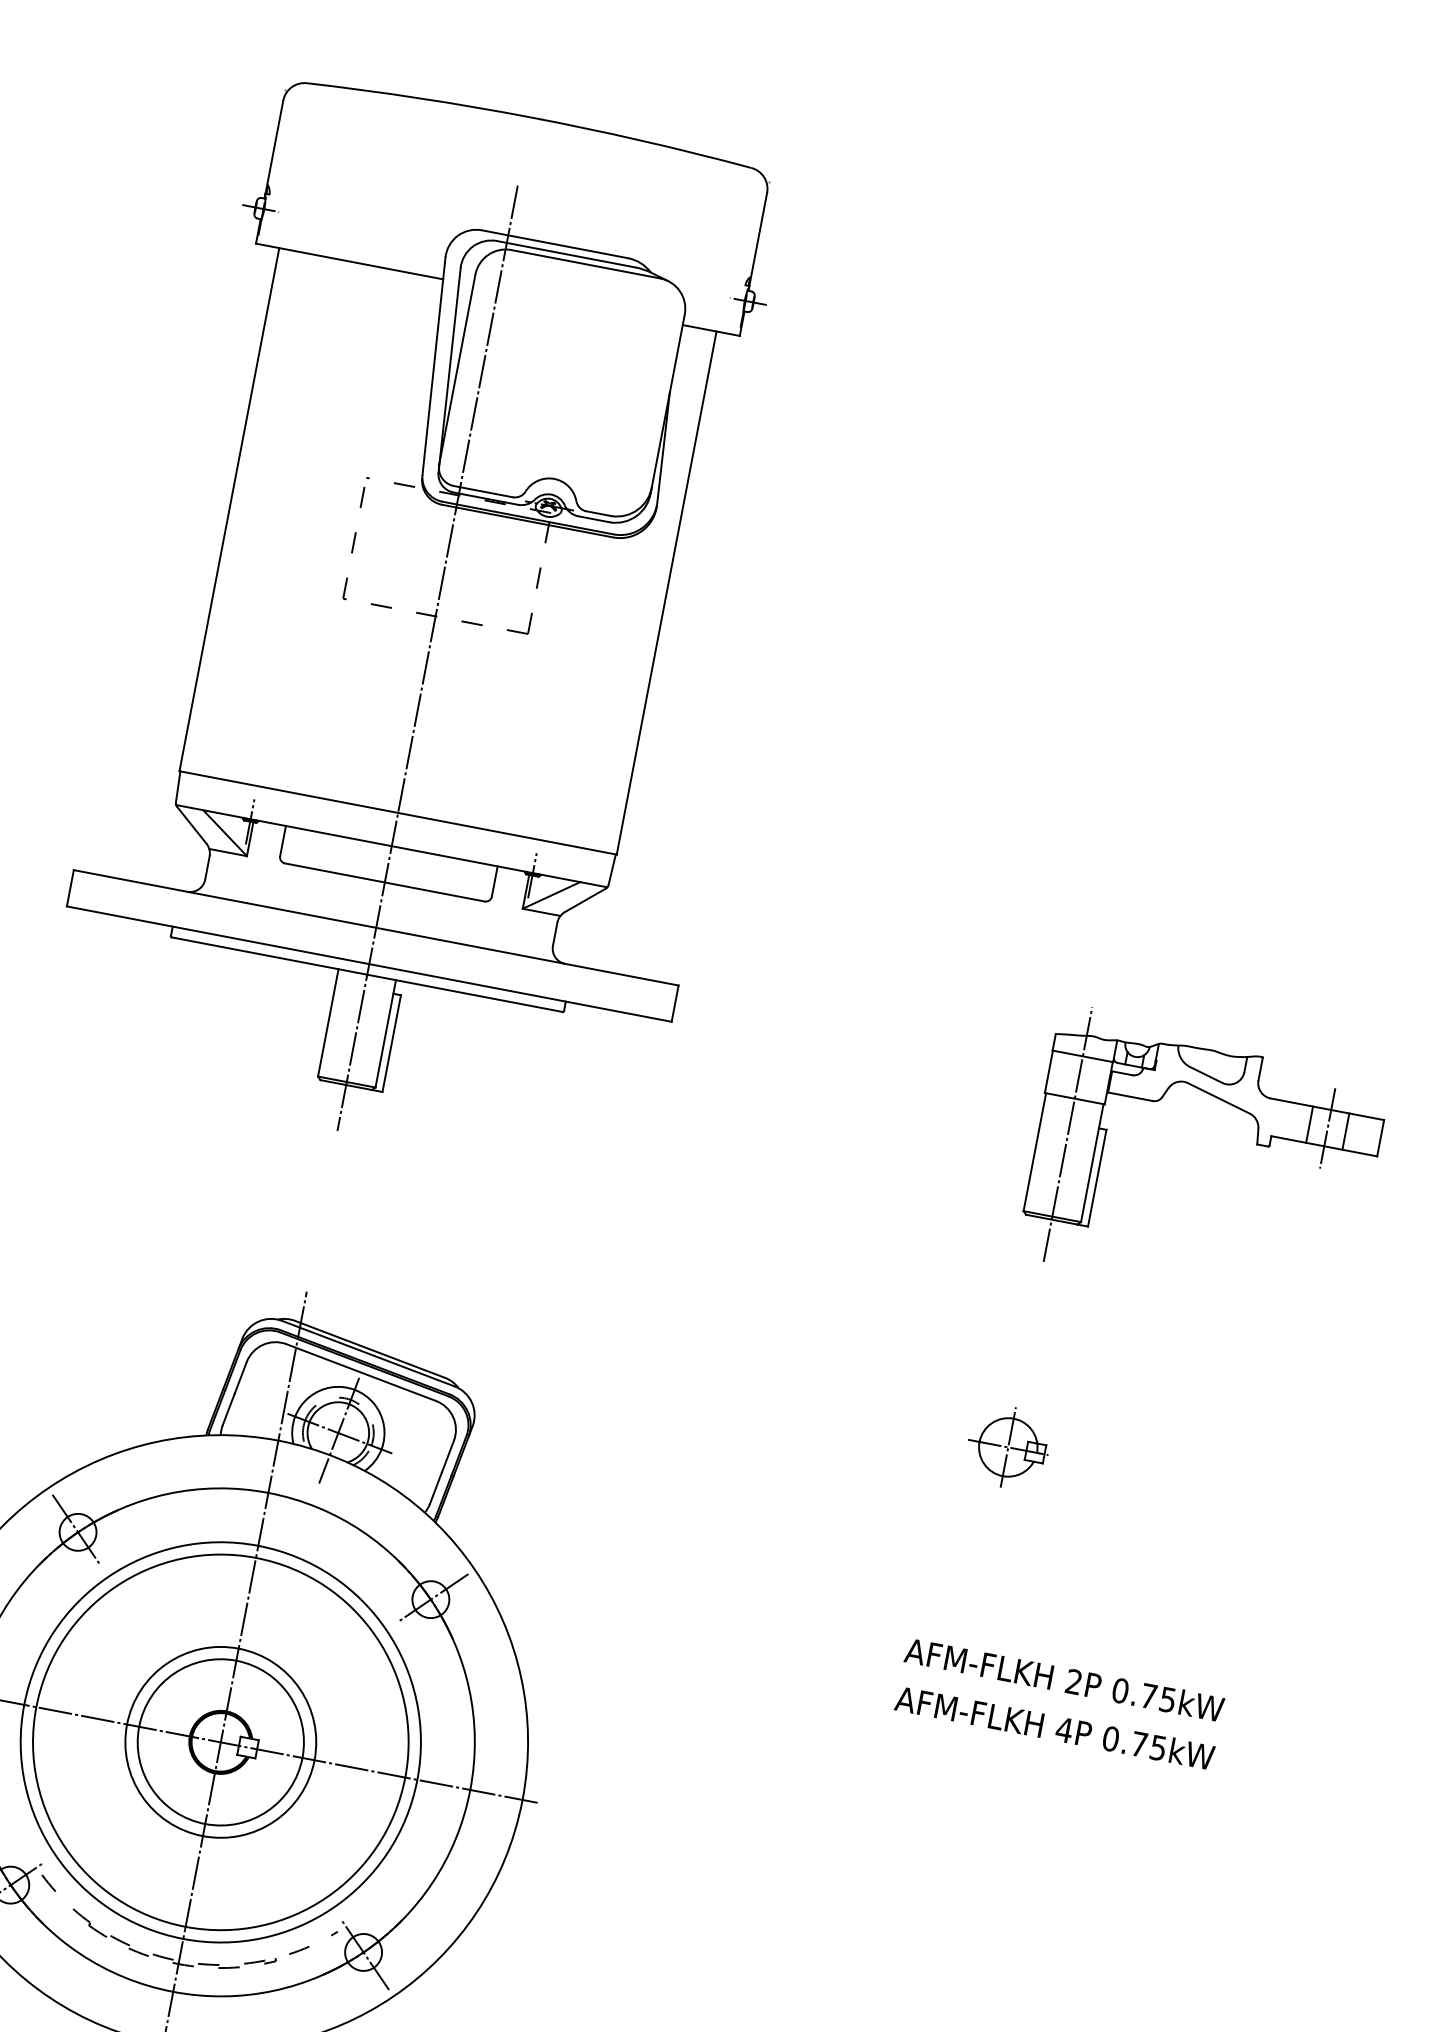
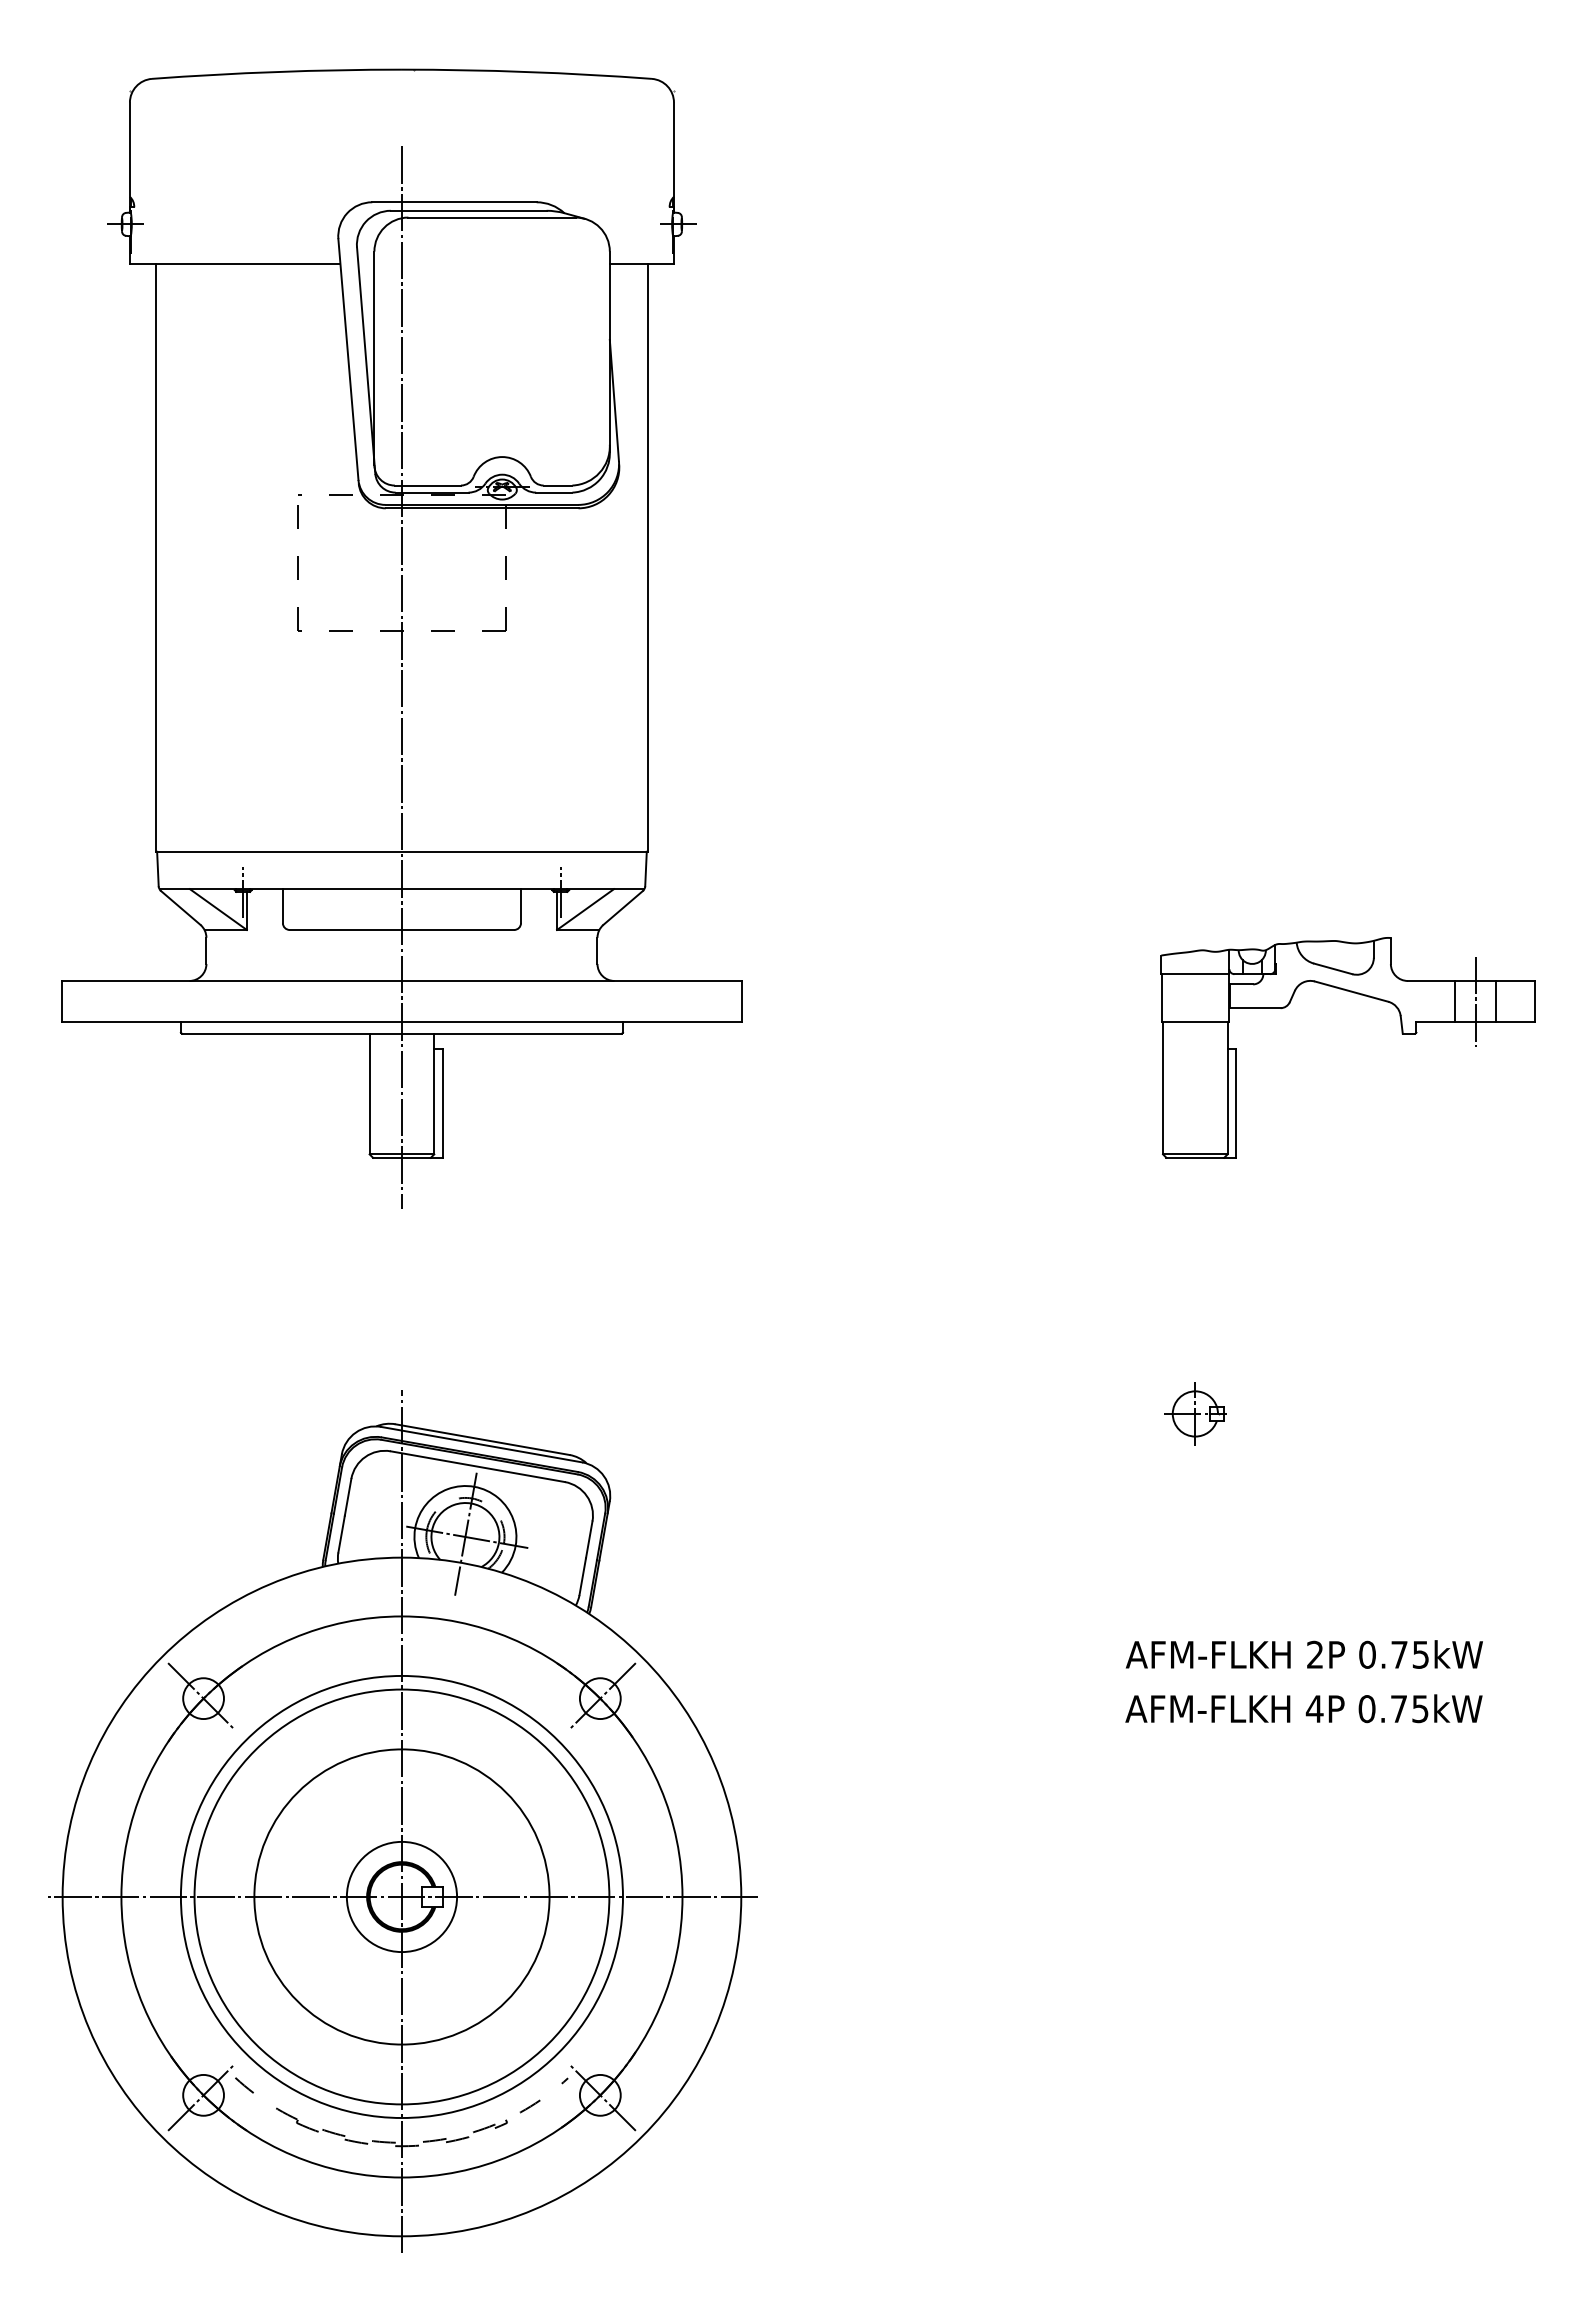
line: (1068, 1134) -> (1195, 1061), removed
part: (1008, 1447) -> (1195, 1413), size x0.7
circle: (220, 1741) -> (401, 1896), size x0.6
circle: (220, 1741) -> (401, 1896), size x1.4

